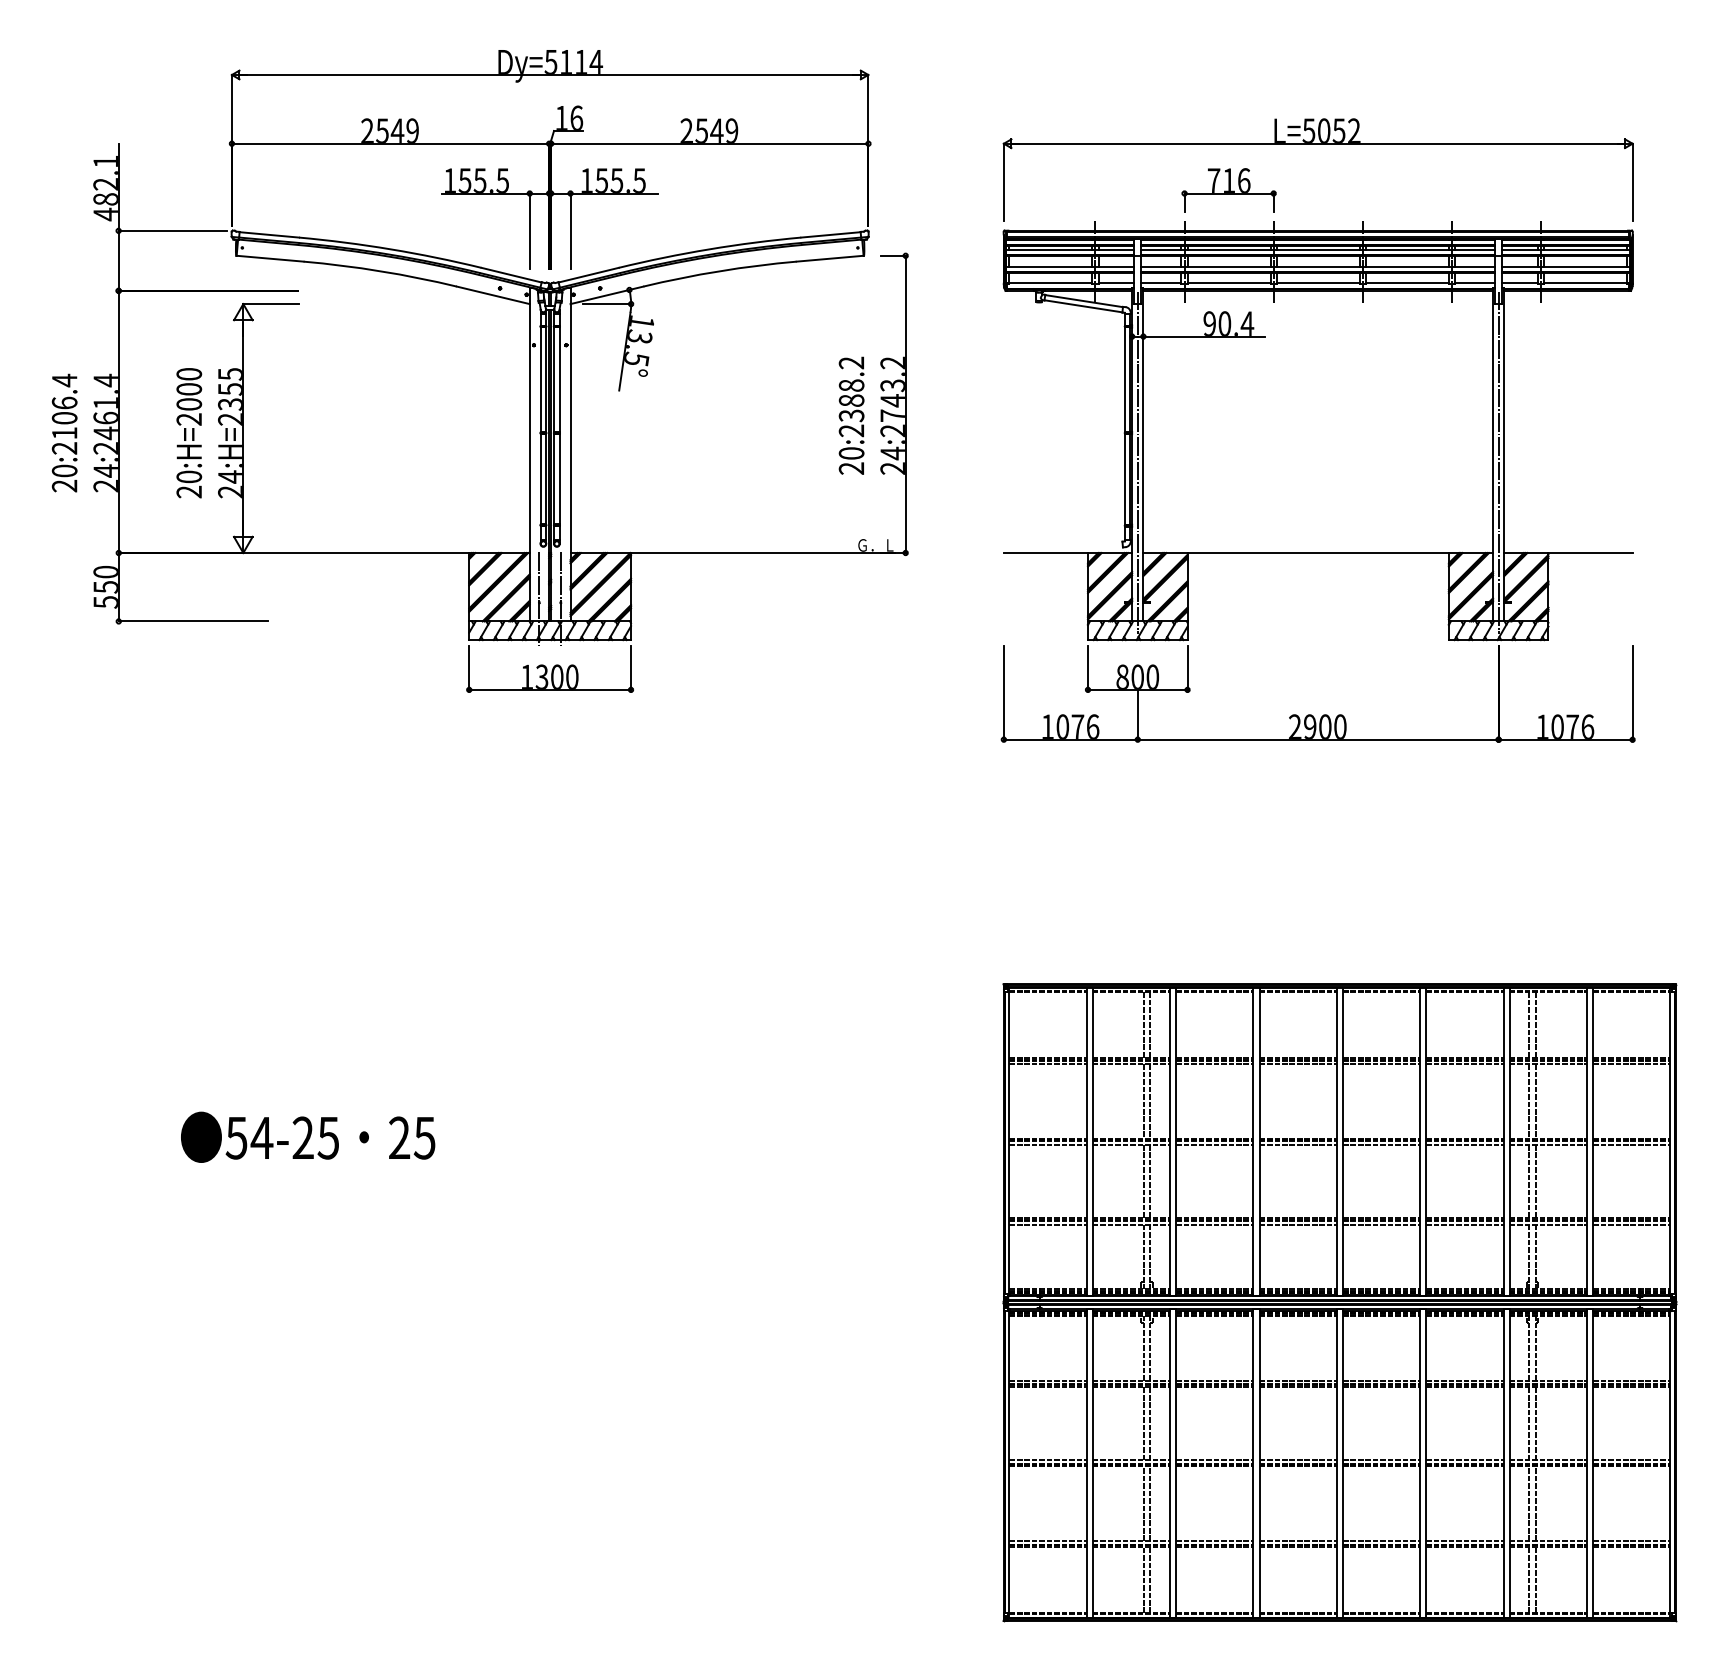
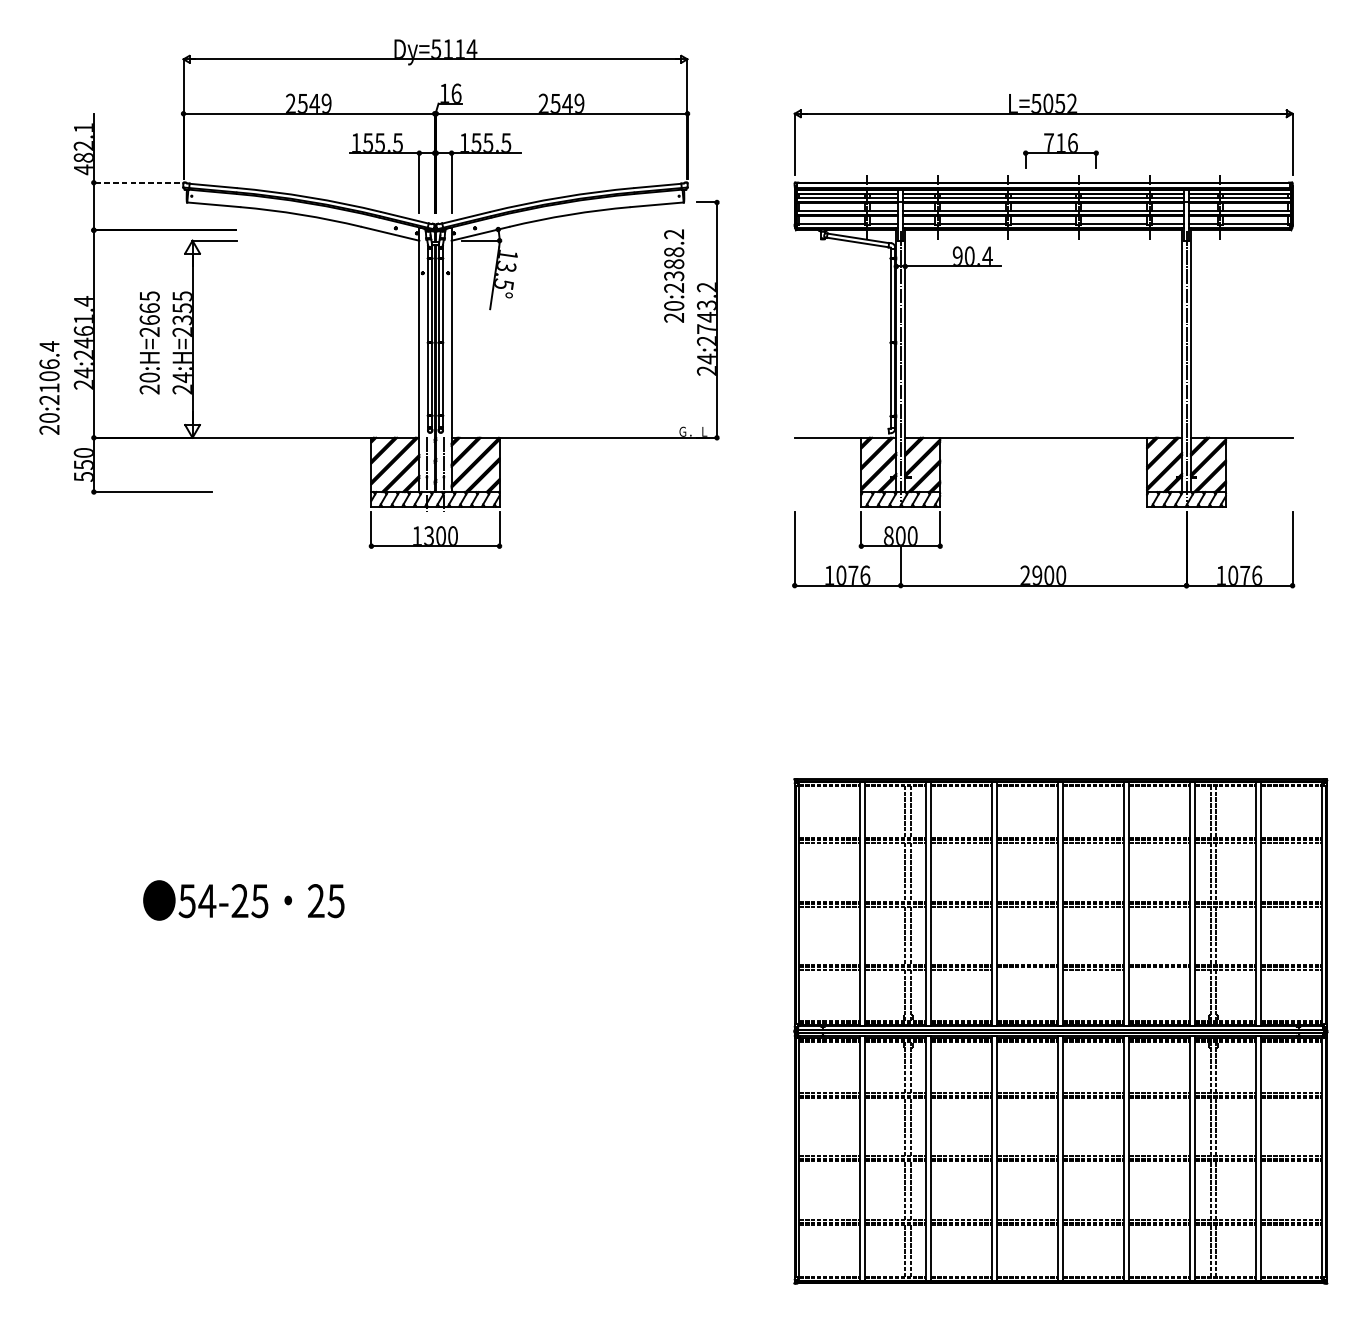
part: (1228, 190) -> (1060, 150), moved
line: (172, 230) -> (136, 182), solid -> dashed
text: (189, 389) -> (149, 308), 20:H=2000 -> 20:H=2665
text: (851, 415) -> (674, 275), moved
text: (64, 432) -> (49, 387), moved
line: (1297, 1224) -> (1027, 969), removed
line: (1464, 1224) -> (1159, 969), removed

